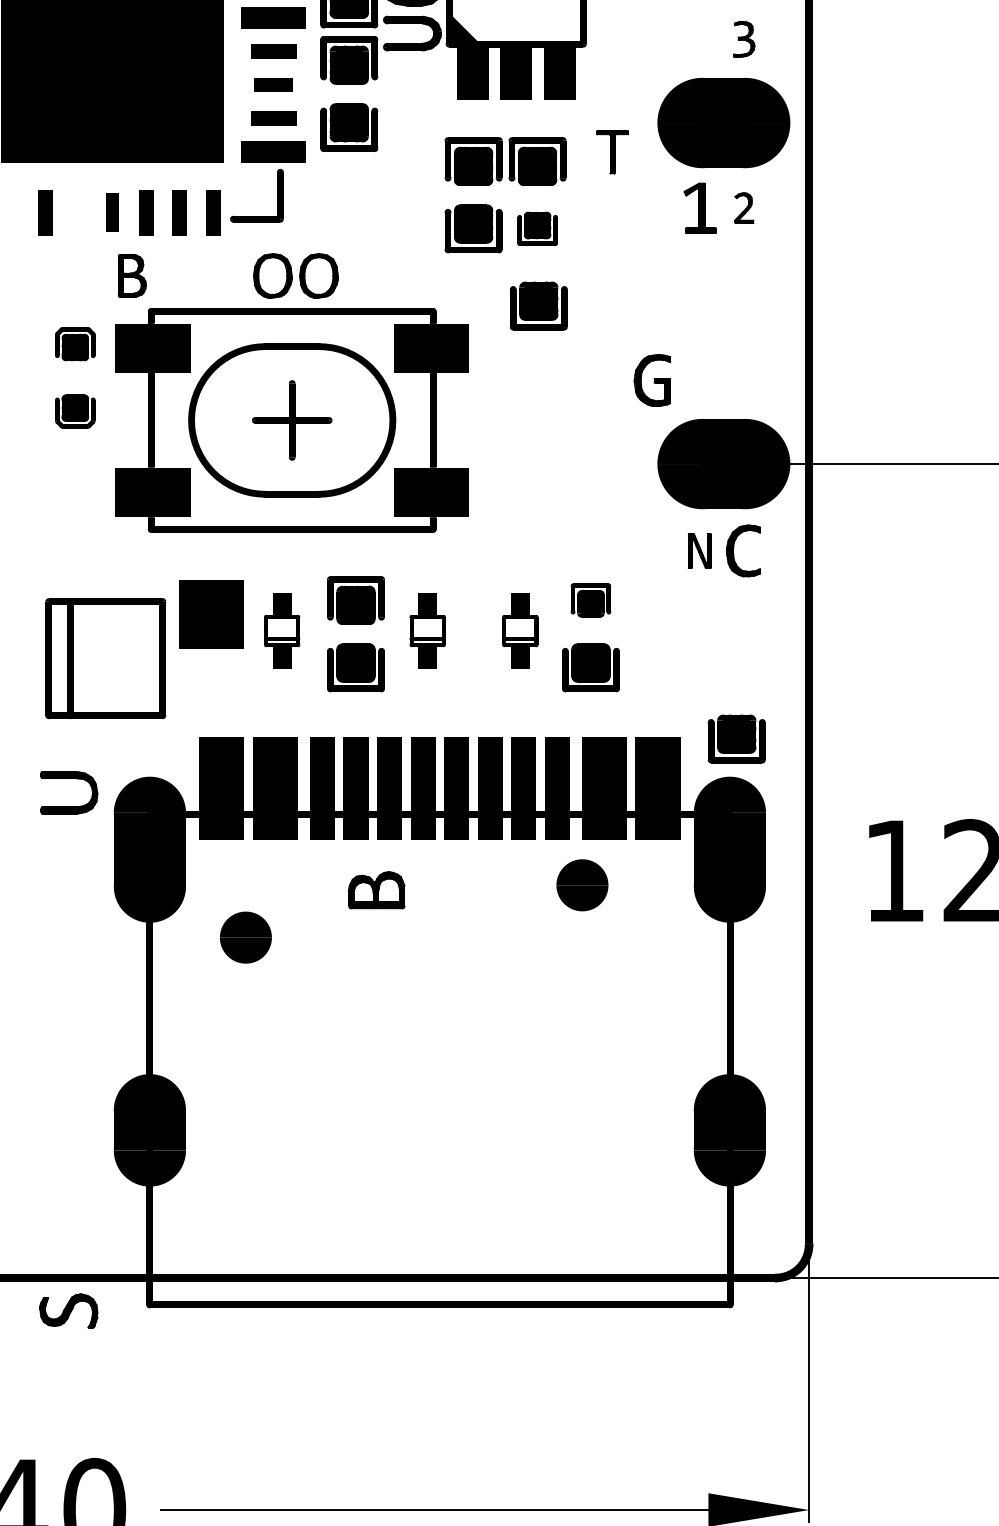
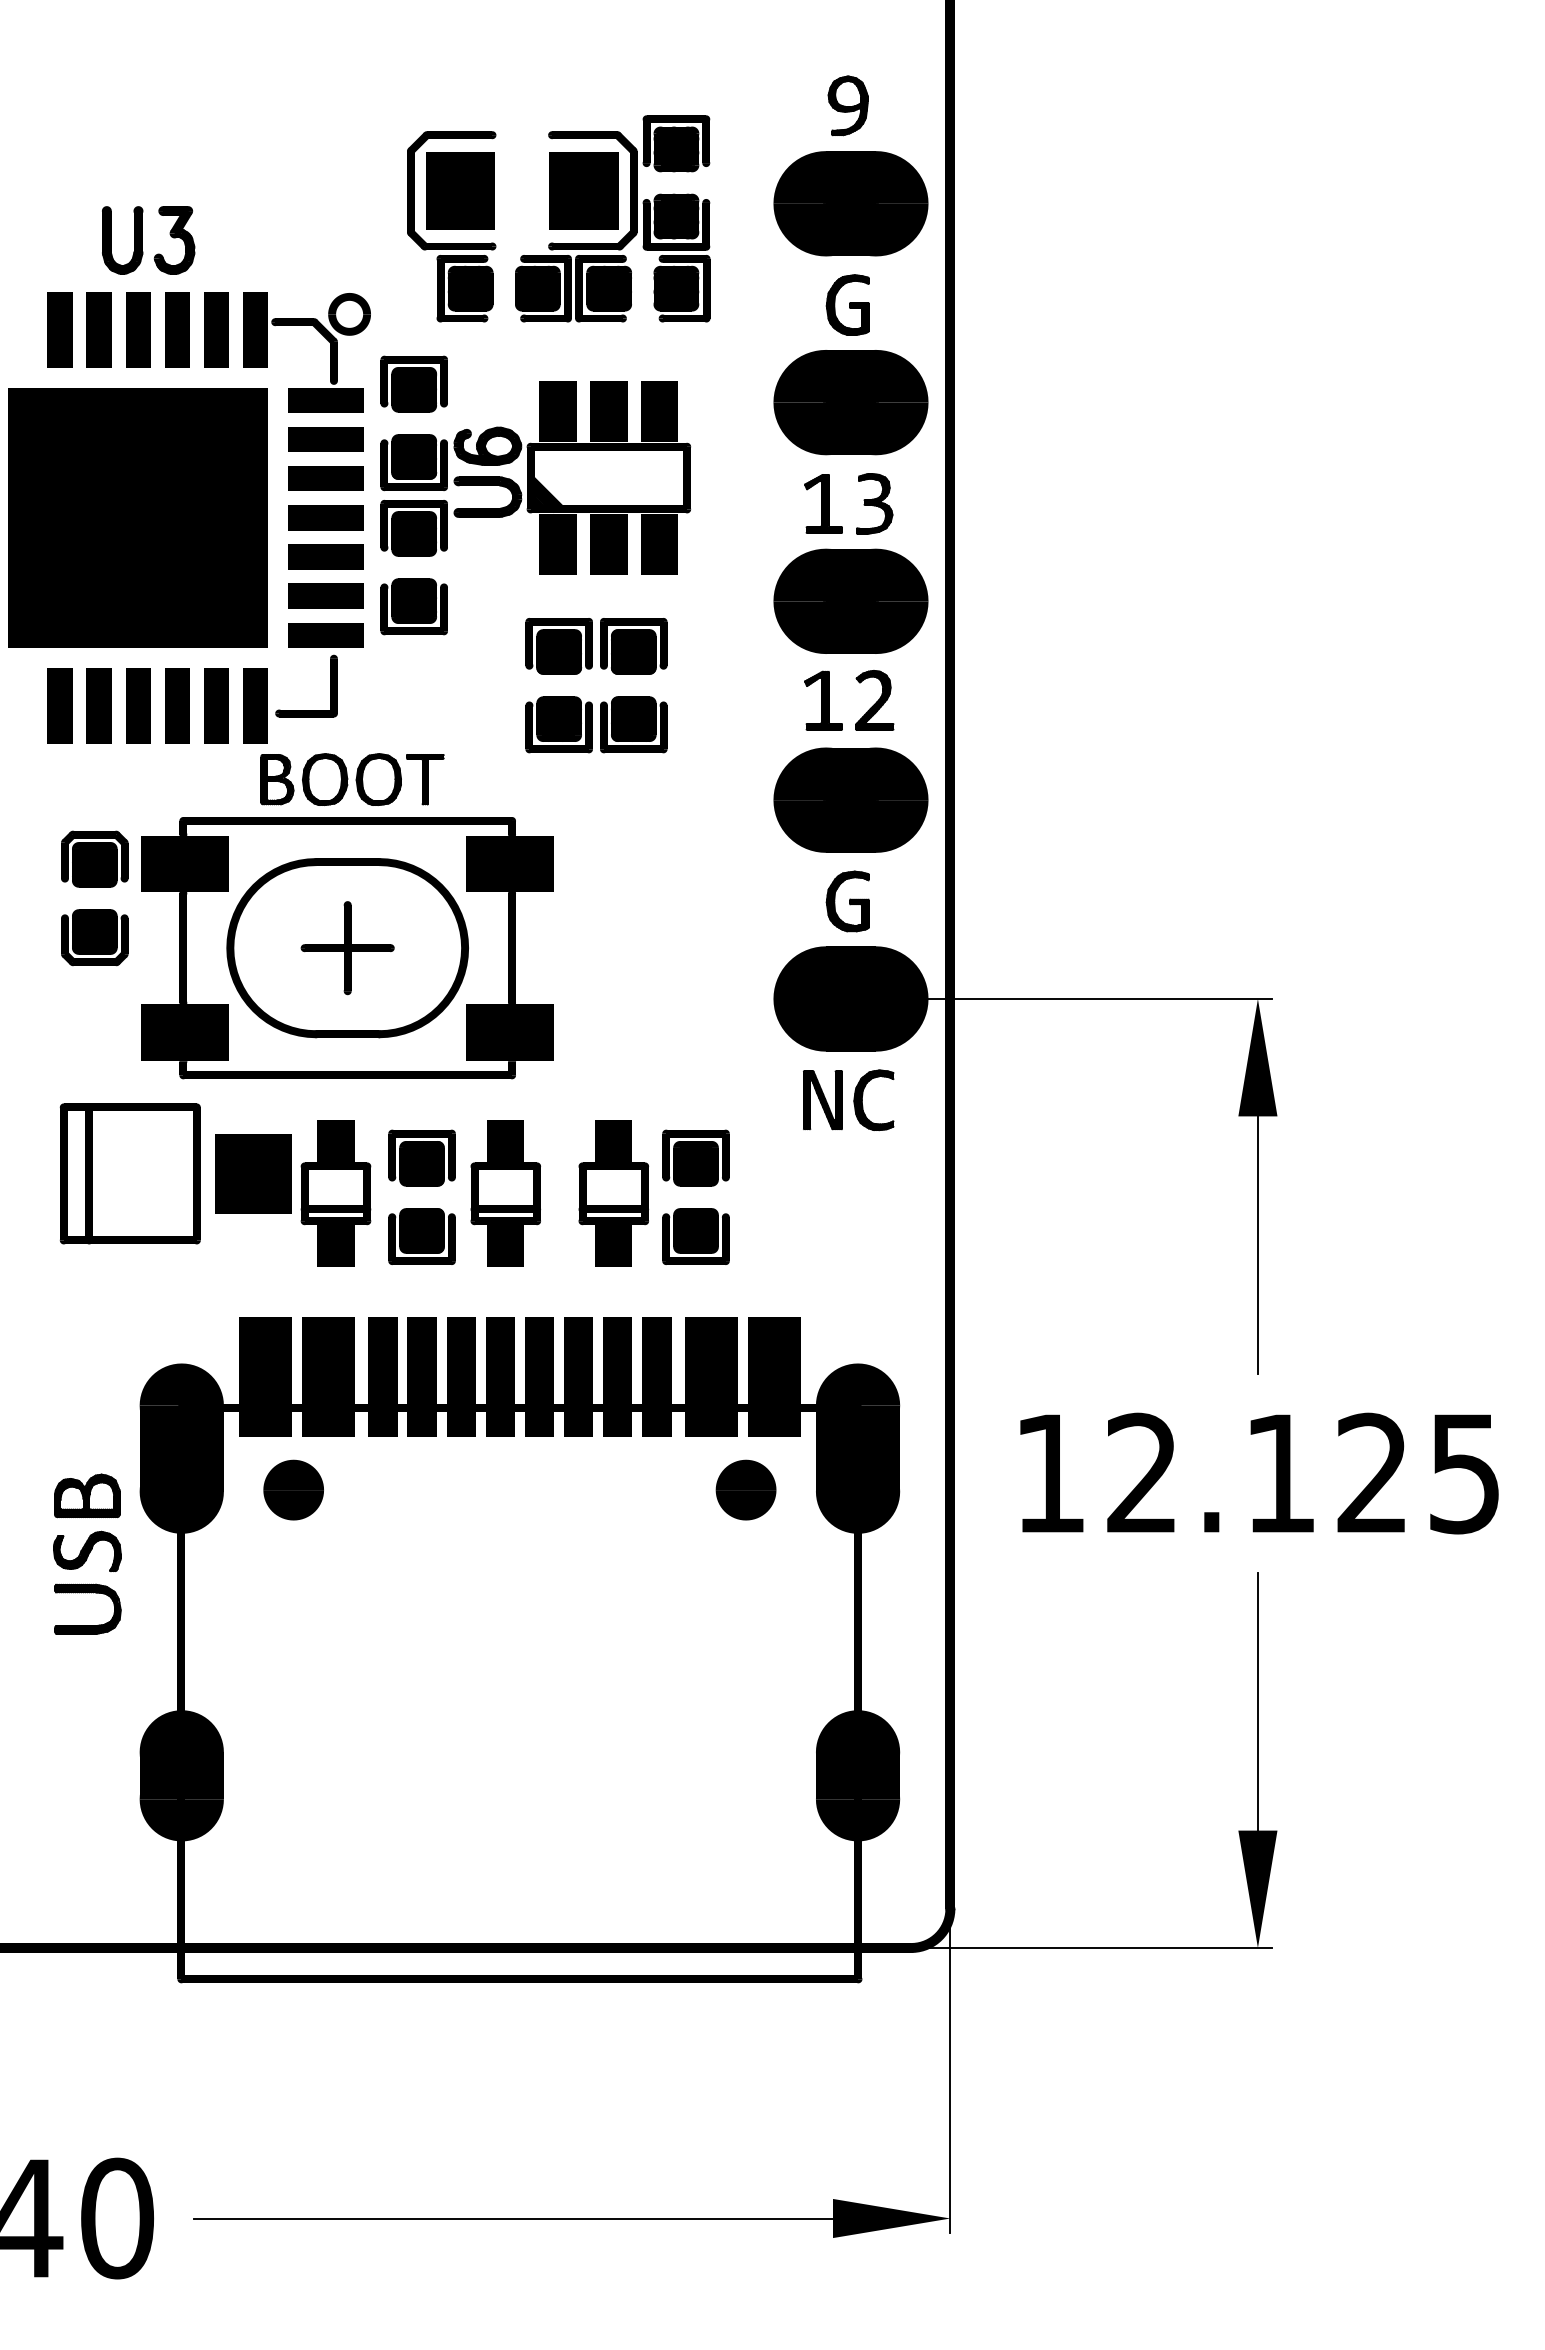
part: (700, 39) -> (823, 503), added
part: (744, 39) -> (874, 503), size x1.43
part: (273, 51) -> (325, 517), size x1.43
part: (273, 84) -> (325, 556), size x1.67
part: (273, 117) -> (325, 595), size x1.43
part: (612, 152) -> (425, 779), moved
part: (744, 208) -> (874, 700), size x1.67
part: (45, 212) -> (59, 705), size x1.43
part: (78, 212) -> (98, 705), added
part: (112, 212) -> (138, 705), size x1.67
part: (146, 212) -> (177, 705), size x1.43
part: (179, 212) -> (216, 705), size x1.43
part: (213, 212) -> (255, 705), size x1.43
part: (537, 228) -> (633, 724), size x1.43
part: (132, 275) -> (277, 779), moved
part: (723, 292) -> (850, 799), added
part: (538, 305) -> (634, 814), removed
part: (75, 343) -> (94, 858), size x1.43
part: (652, 380) -> (847, 901), moved
part: (75, 411) -> (94, 937), size x1.43
part: (699, 551) -> (822, 1100), size x1.43
part: (590, 600) -> (695, 1157), size x1.43
part: (281, 630) -> (335, 1193), size x1.67
part: (427, 630) -> (505, 1193), size x1.67
part: (520, 630) -> (613, 1193), size x1.67
part: (105, 658) -> (129, 1173), moved
part: (736, 738) -> (865, 1319), removed
part: (69, 779) -> (87, 1593), moved
part: (581, 884) -> (745, 1489), moved
part: (376, 889) -> (87, 1495), moved
part: (245, 937) -> (293, 1489), moved
part: (69, 1310) -> (87, 1550), moved

